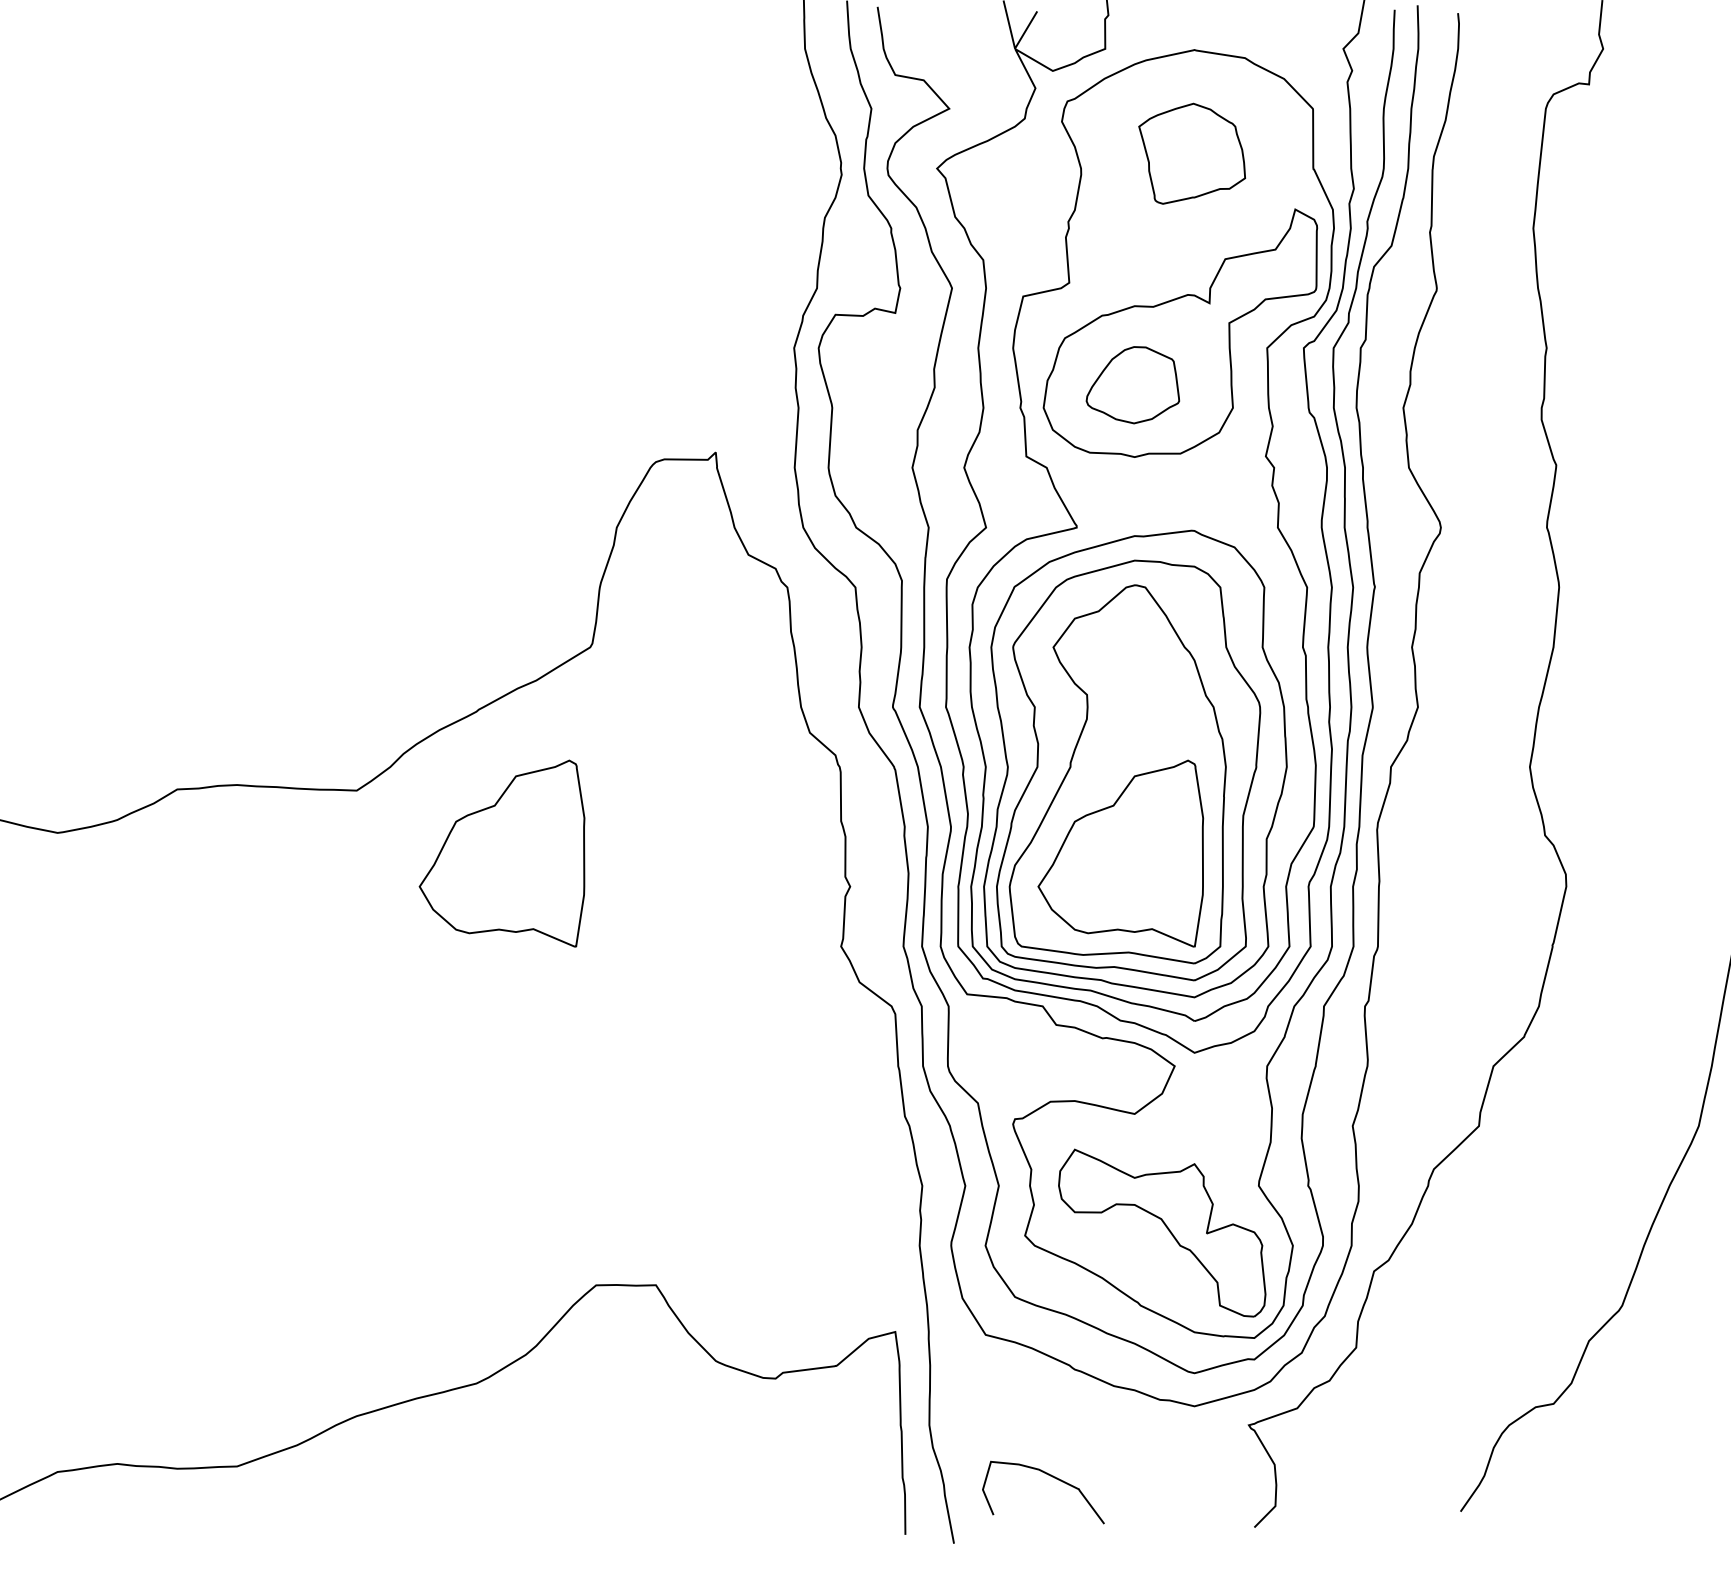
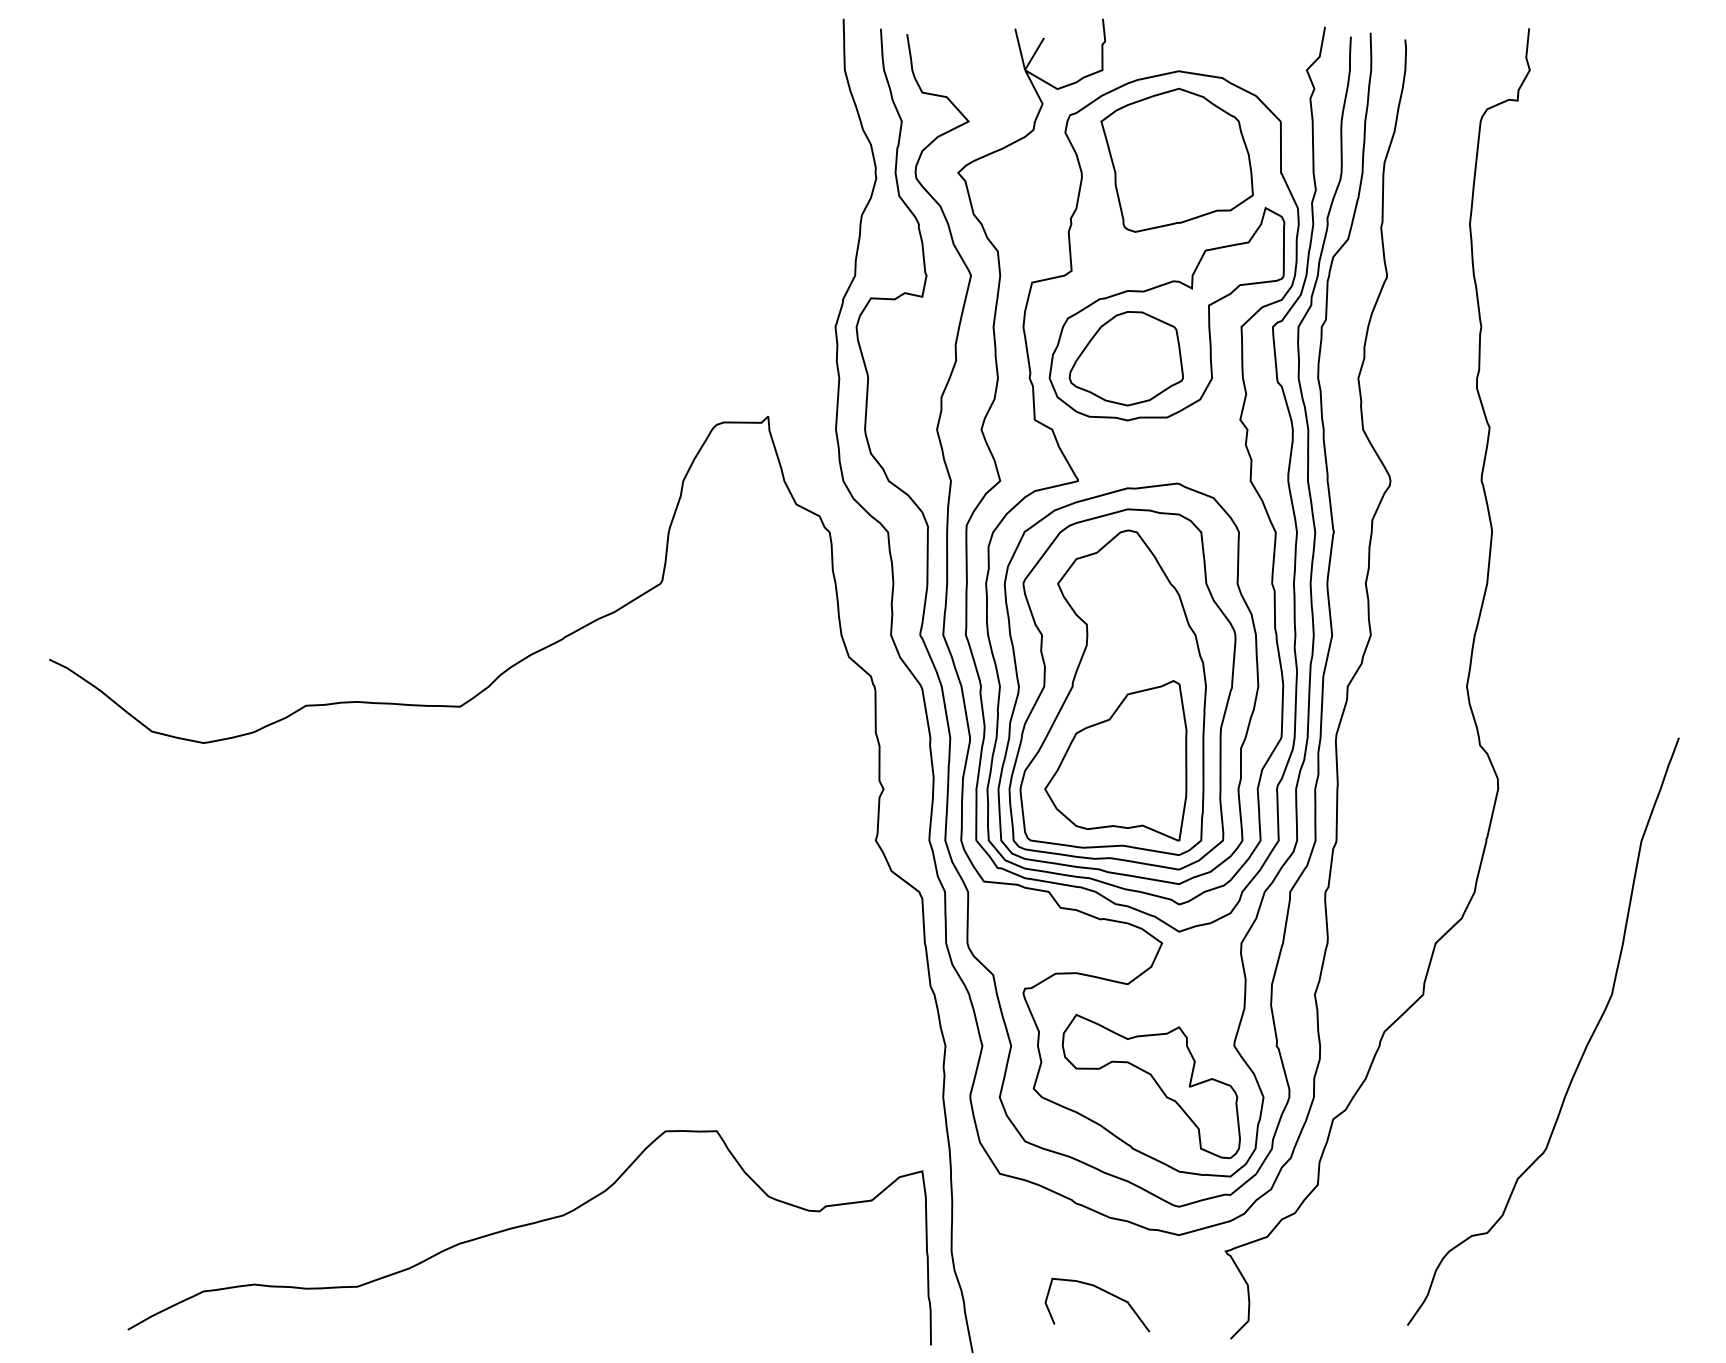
part: (1191, 152) -> (1176, 159), size x1.67
part: (1132, 384) -> (1125, 358), size x1.43
part: (501, 853) -> (584, 760), removed
curve: (1050, 1476) -> (1103, 1291), moved

